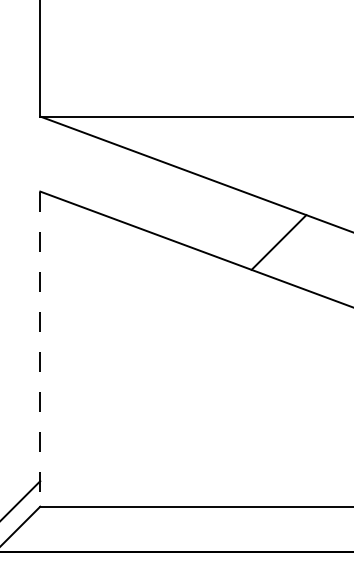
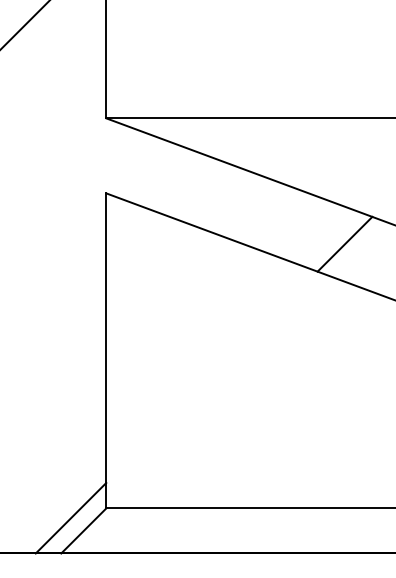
line: (40, 348) -> (106, 350), dashed -> solid

